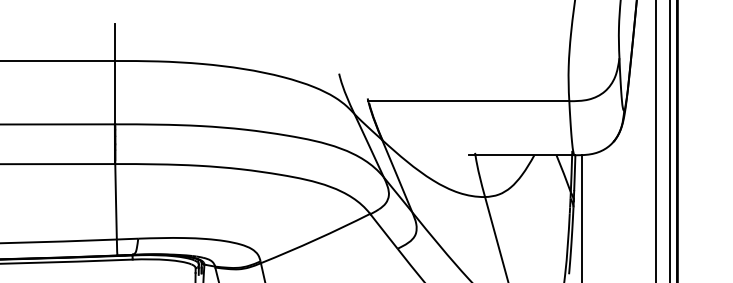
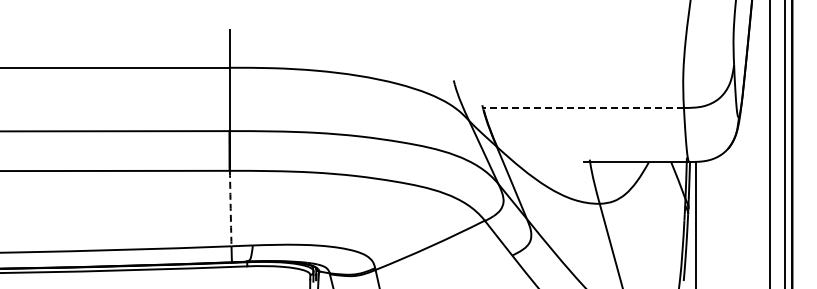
line: (468, 100) -> (583, 107), solid -> dashed
arc: (115, 201) -> (230, 208), solid -> dashed

